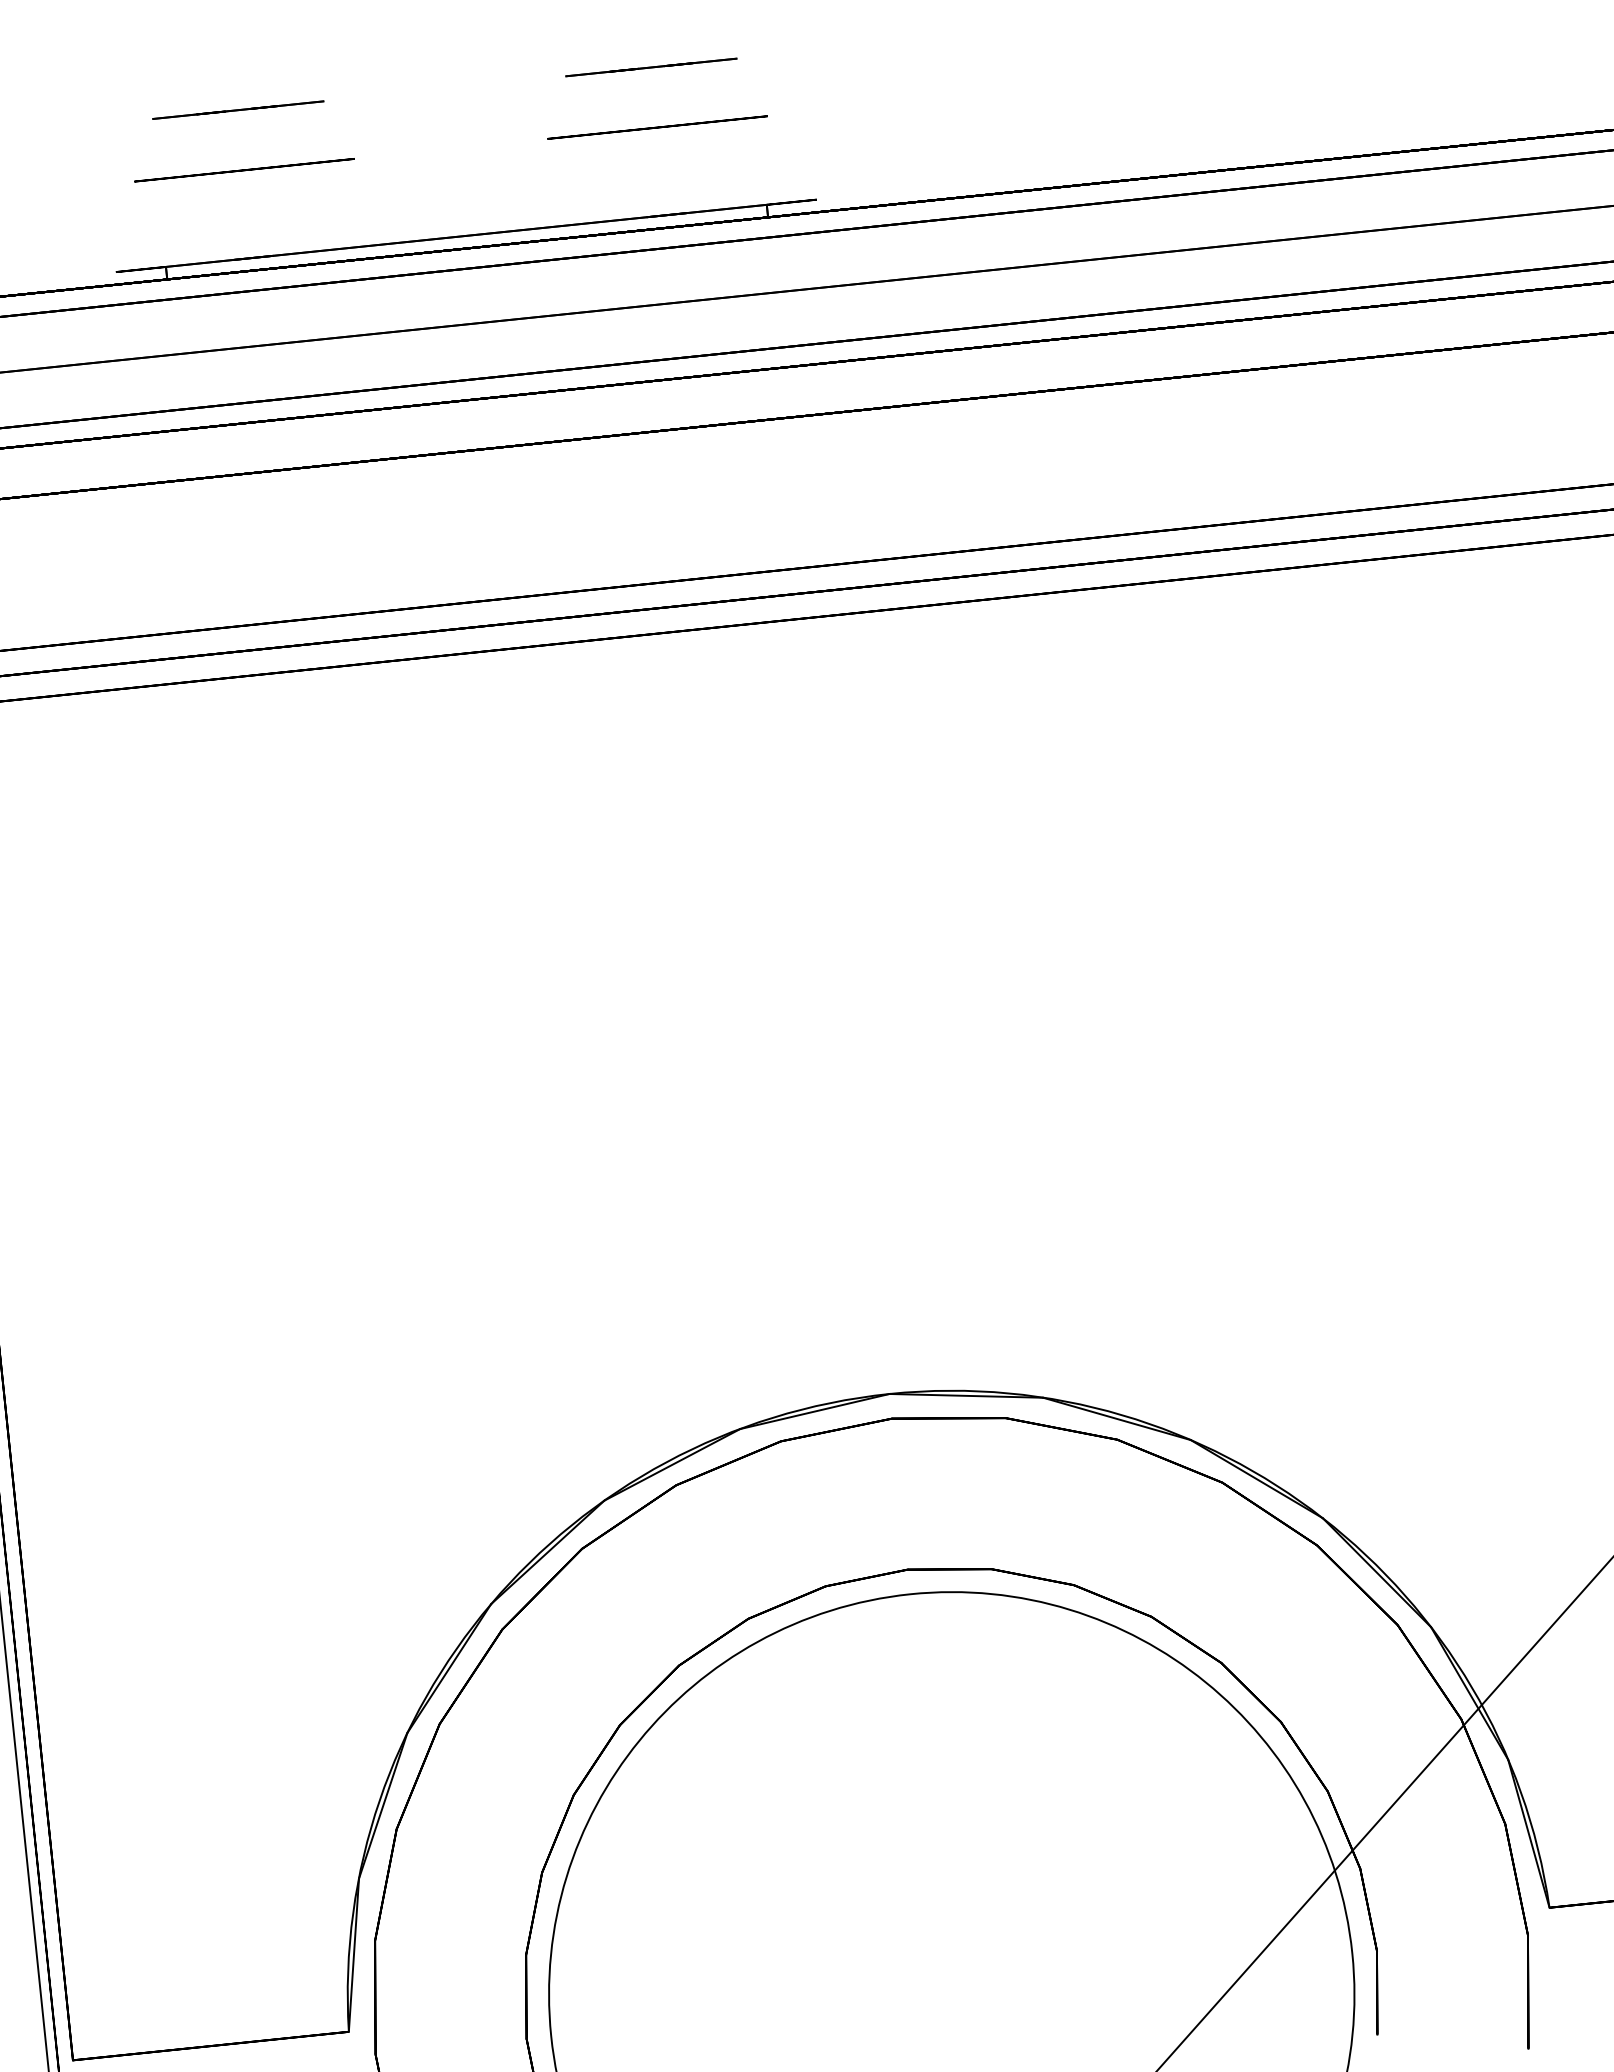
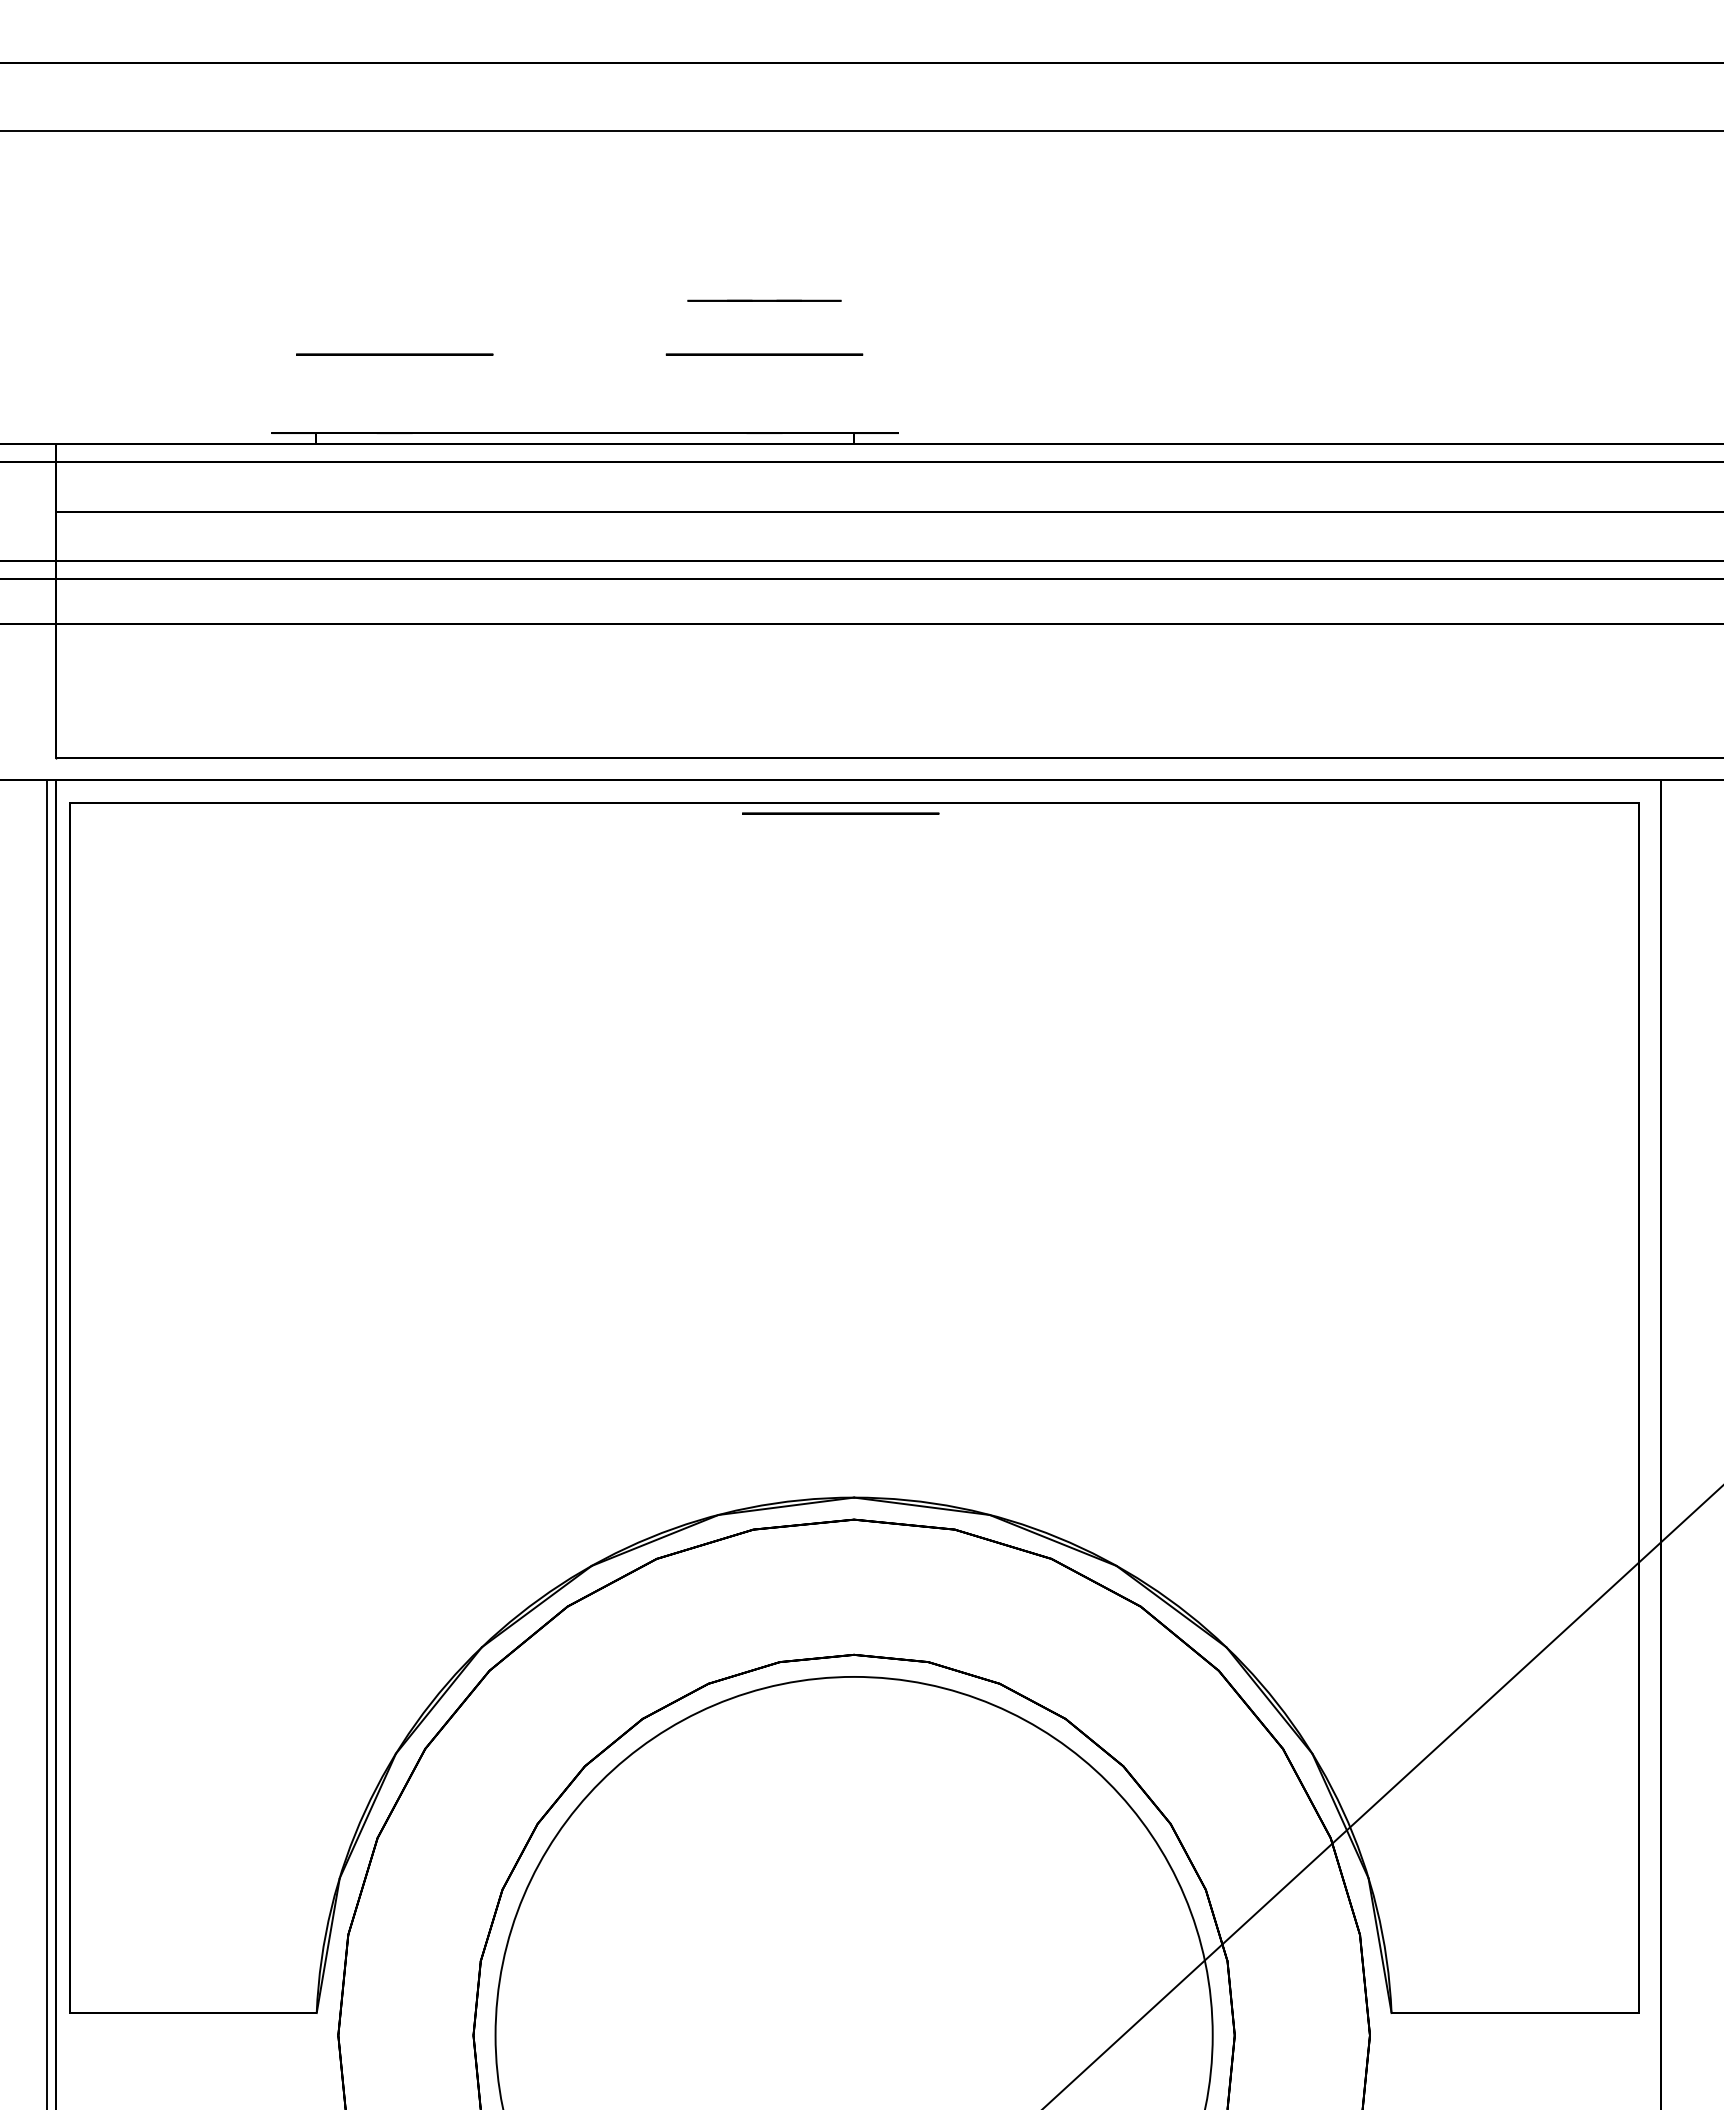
line: (238, 109) -> (394, 300), removed
circle: (795, 631) -> (840, 813), added

